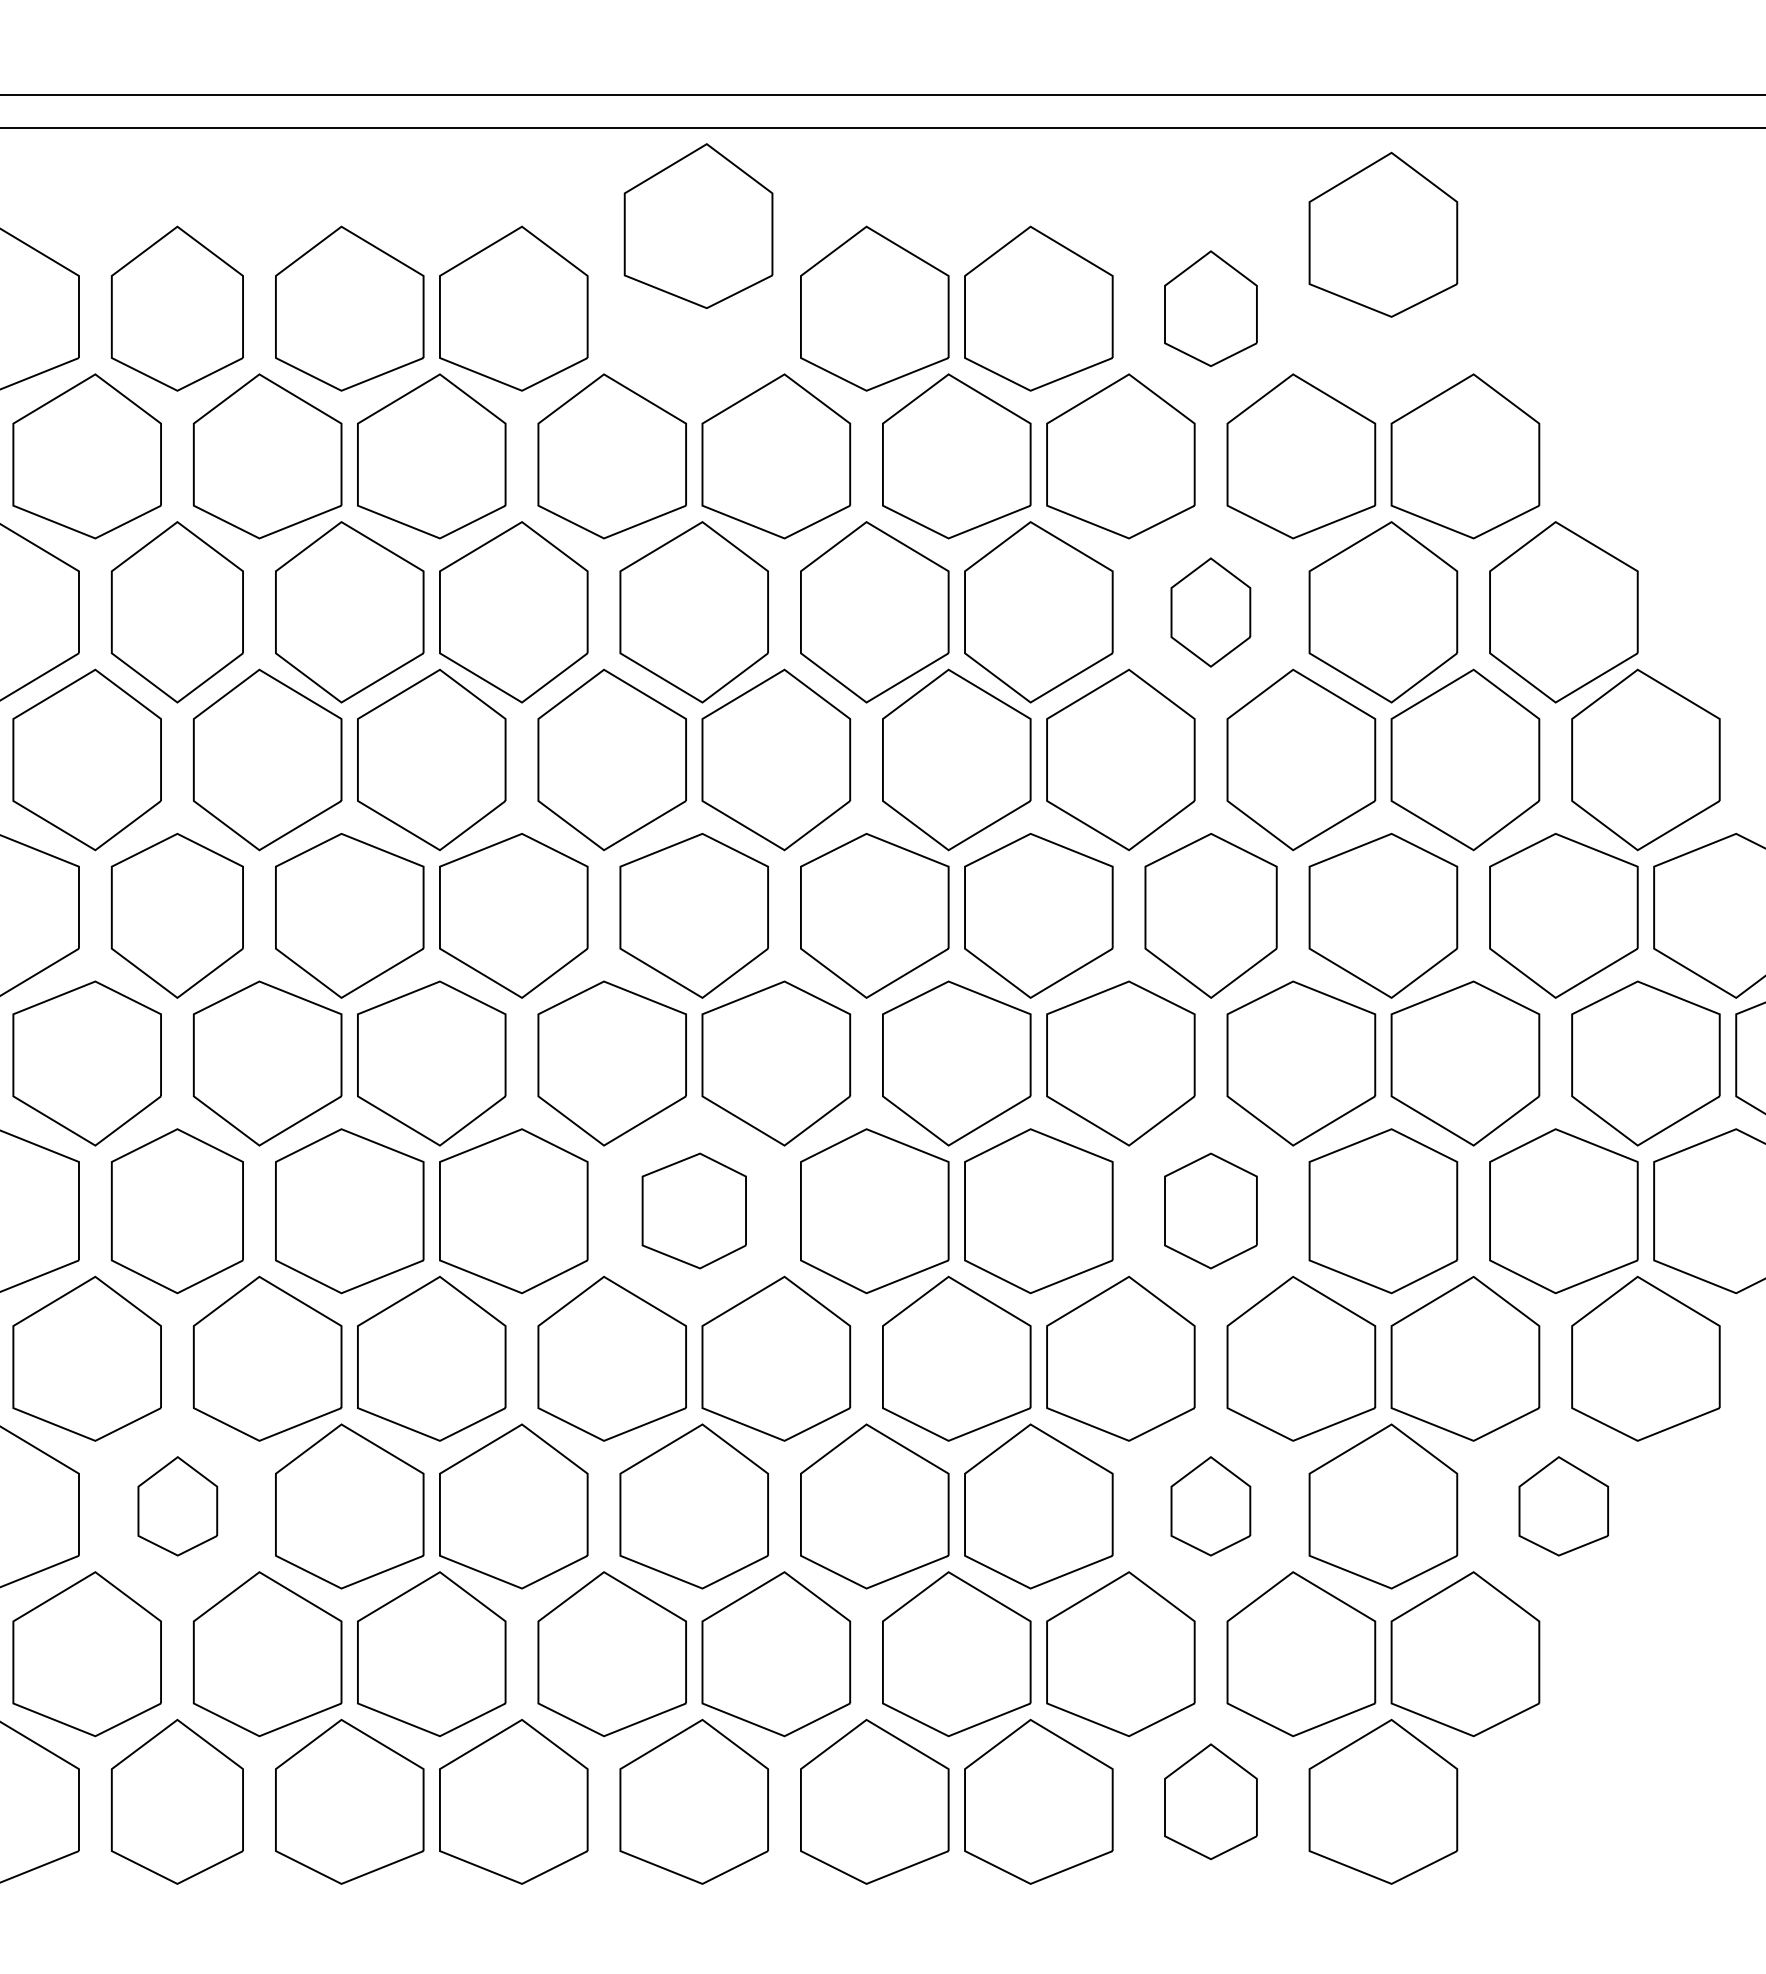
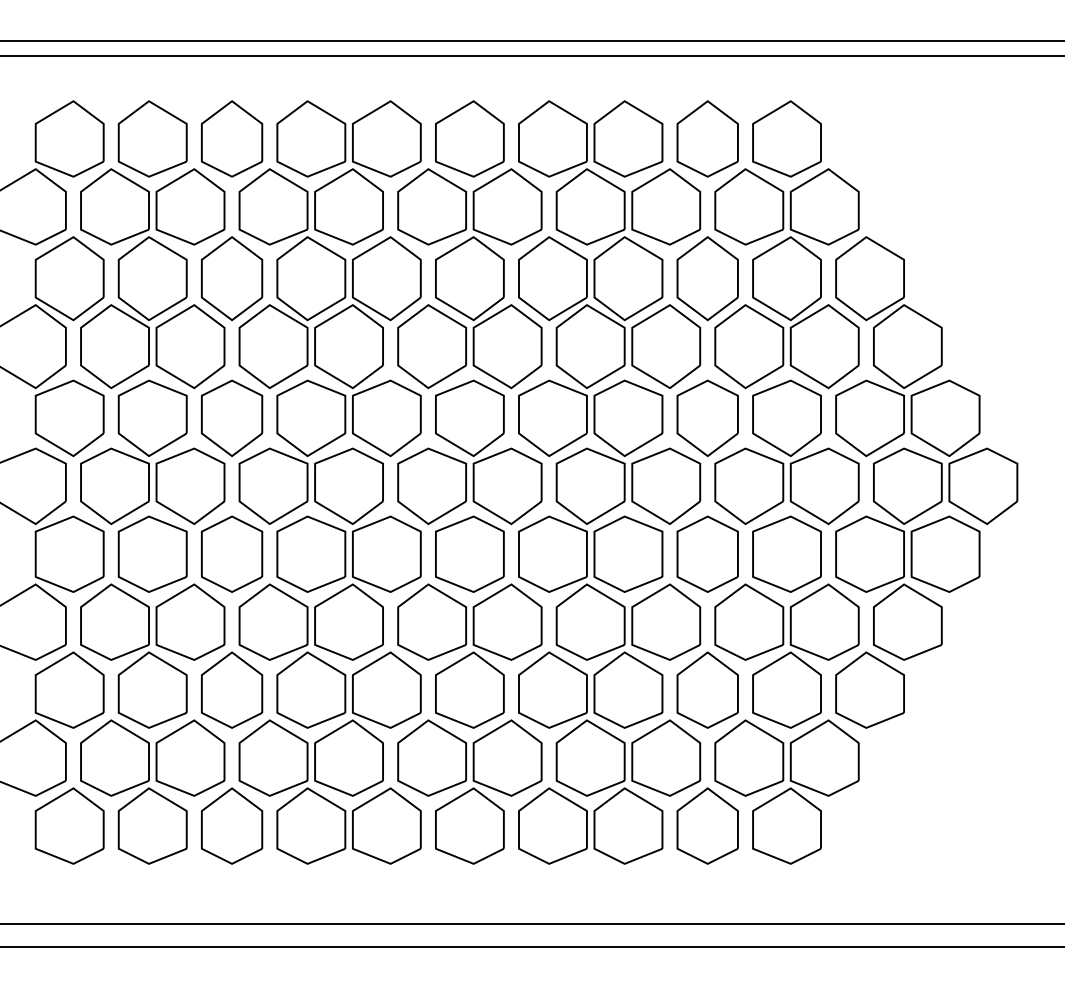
part: (697, 225) -> (469, 138), moved
part: (1382, 233) -> (786, 138), moved
part: (1210, 307) -> (707, 138), size x1.43
part: (1210, 611) -> (707, 278), size x1.67
part: (693, 1209) -> (469, 553), size x1.43
part: (1210, 1209) -> (707, 553), size x1.43
part: (178, 1505) -> (232, 689), size x1.67
part: (1210, 1505) -> (707, 689), size x1.67
part: (1562, 1505) -> (869, 689), size x1.67
part: (1210, 1800) -> (707, 825), size x1.43

